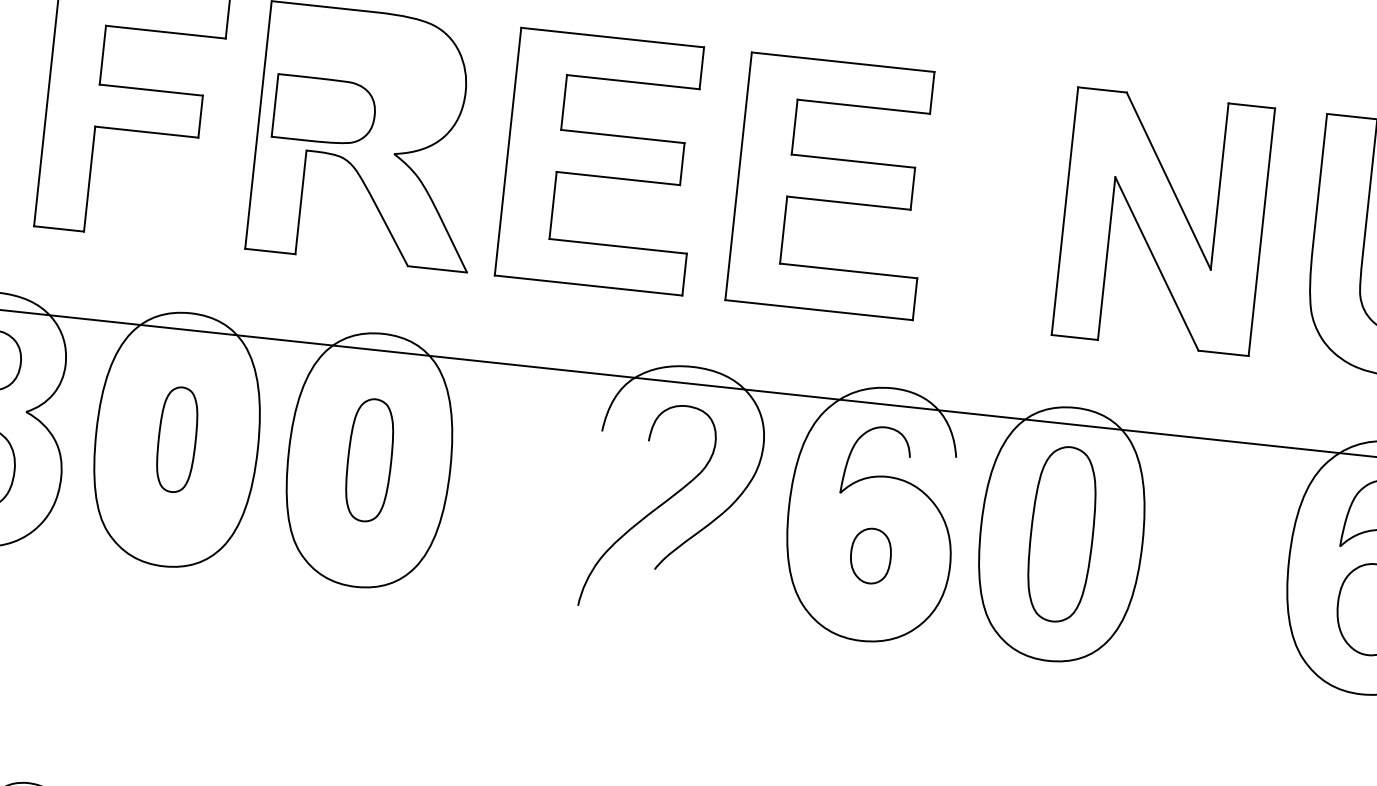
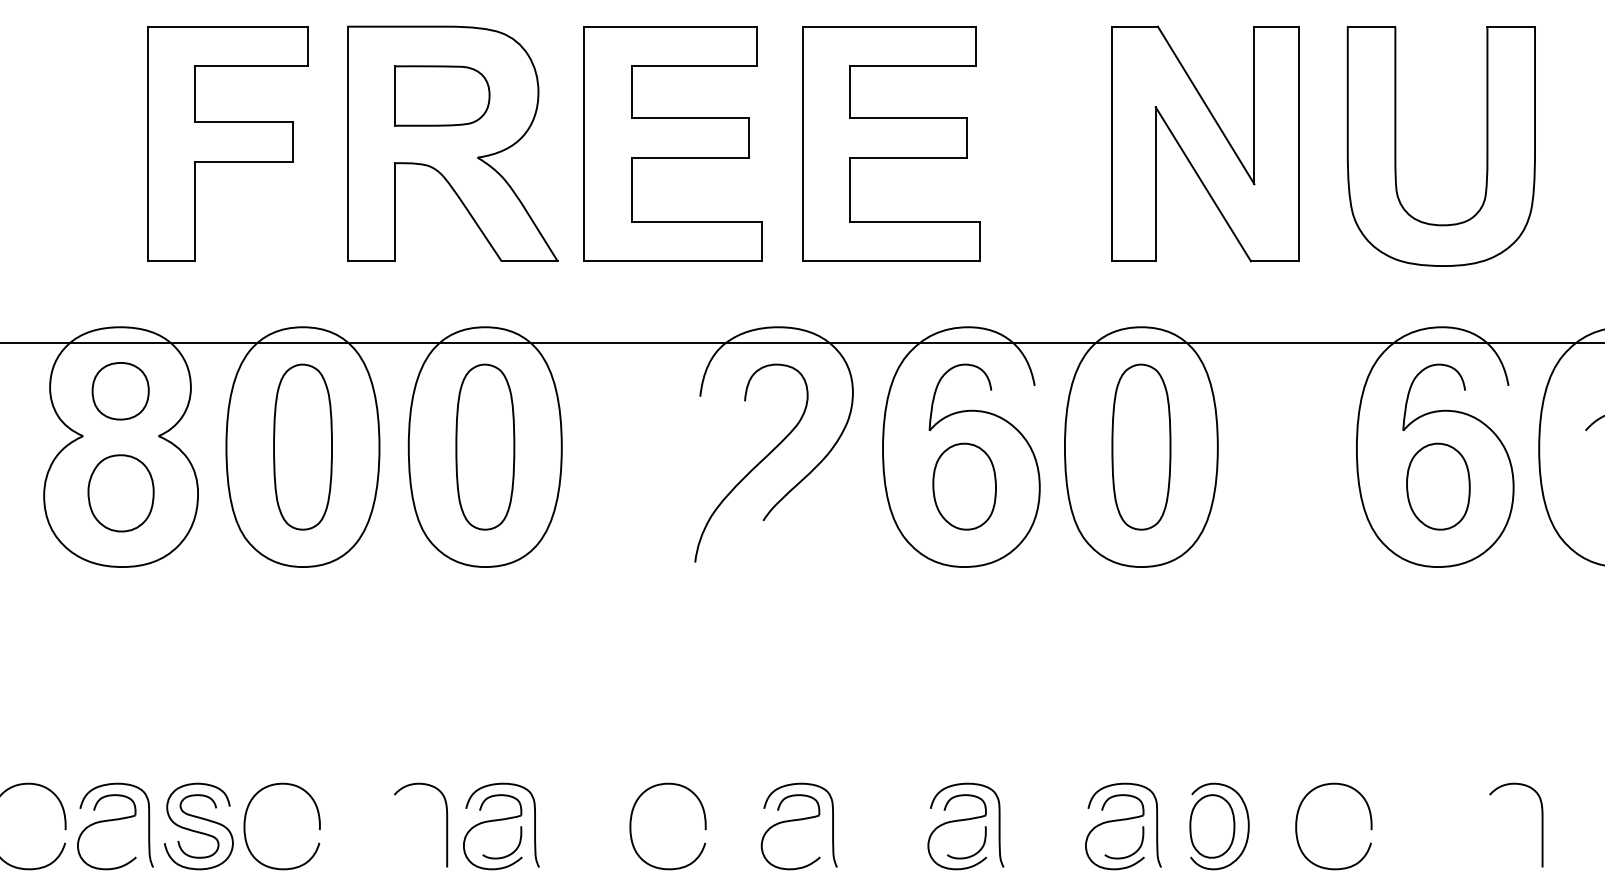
part: (325, 110) -> (442, 95), moved
part: (176, 439) -> (302, 446), size x1.67
part: (369, 459) -> (485, 446), size x1.43
part: (870, 555) -> (964, 486), size x1.67

